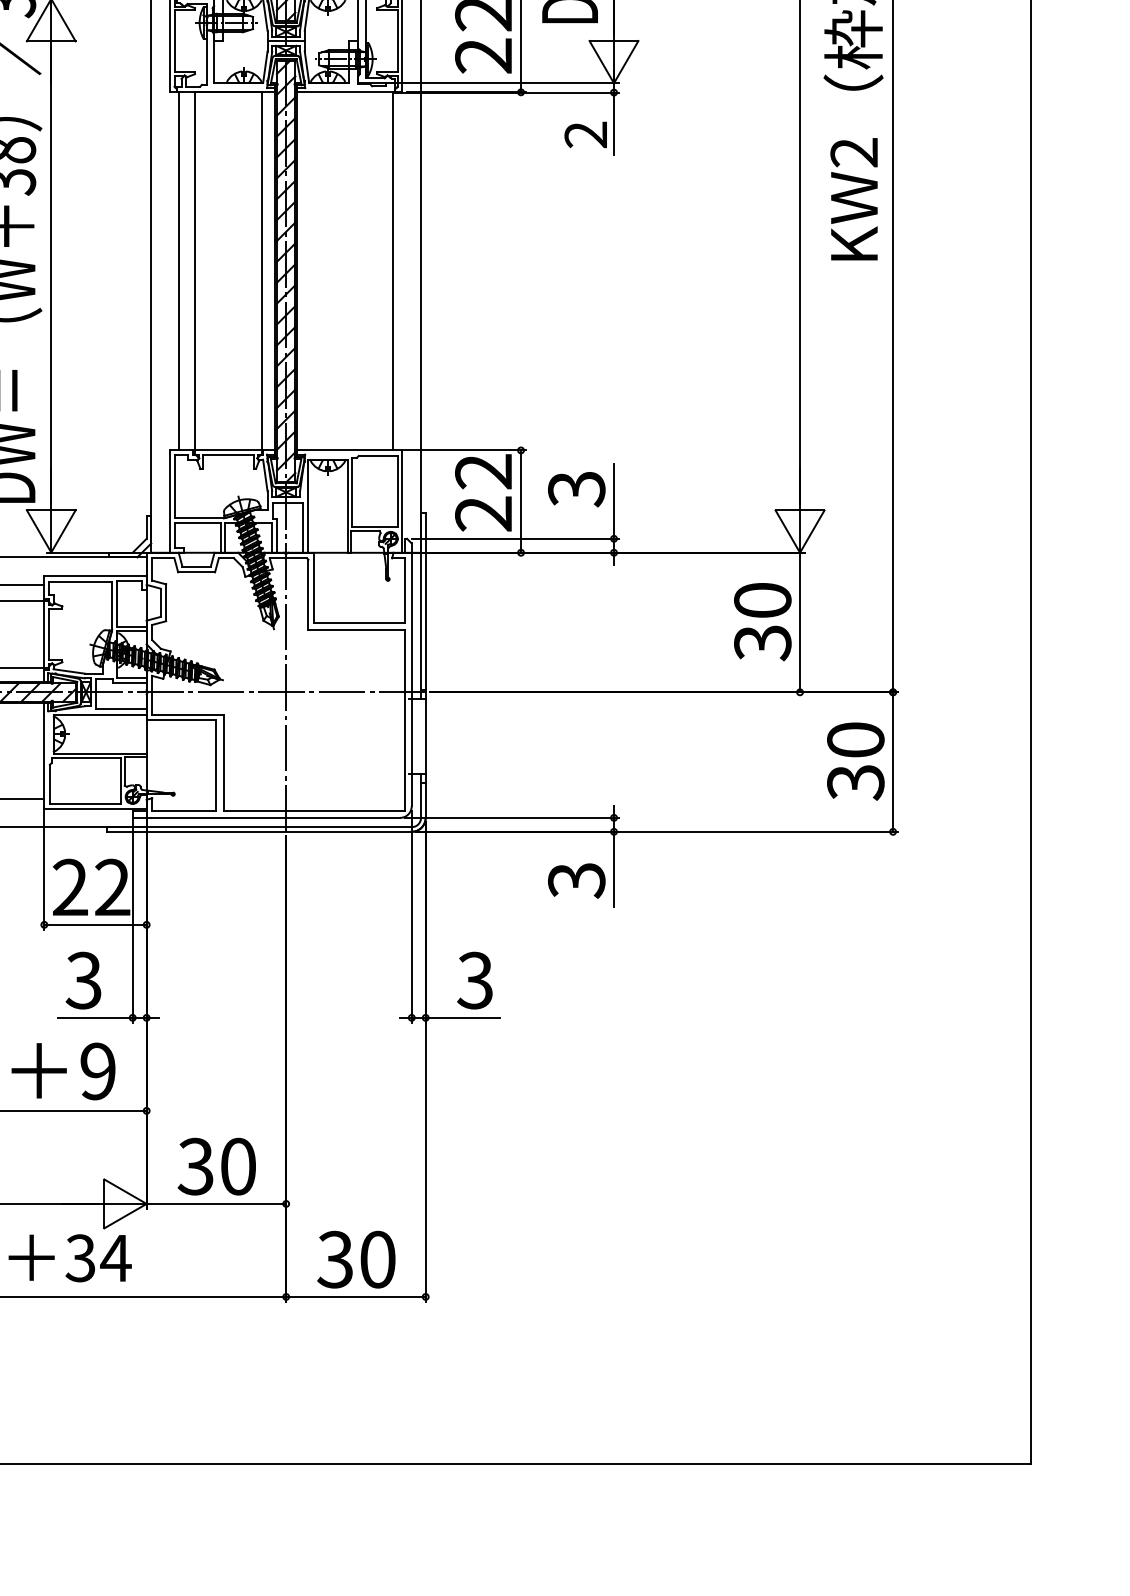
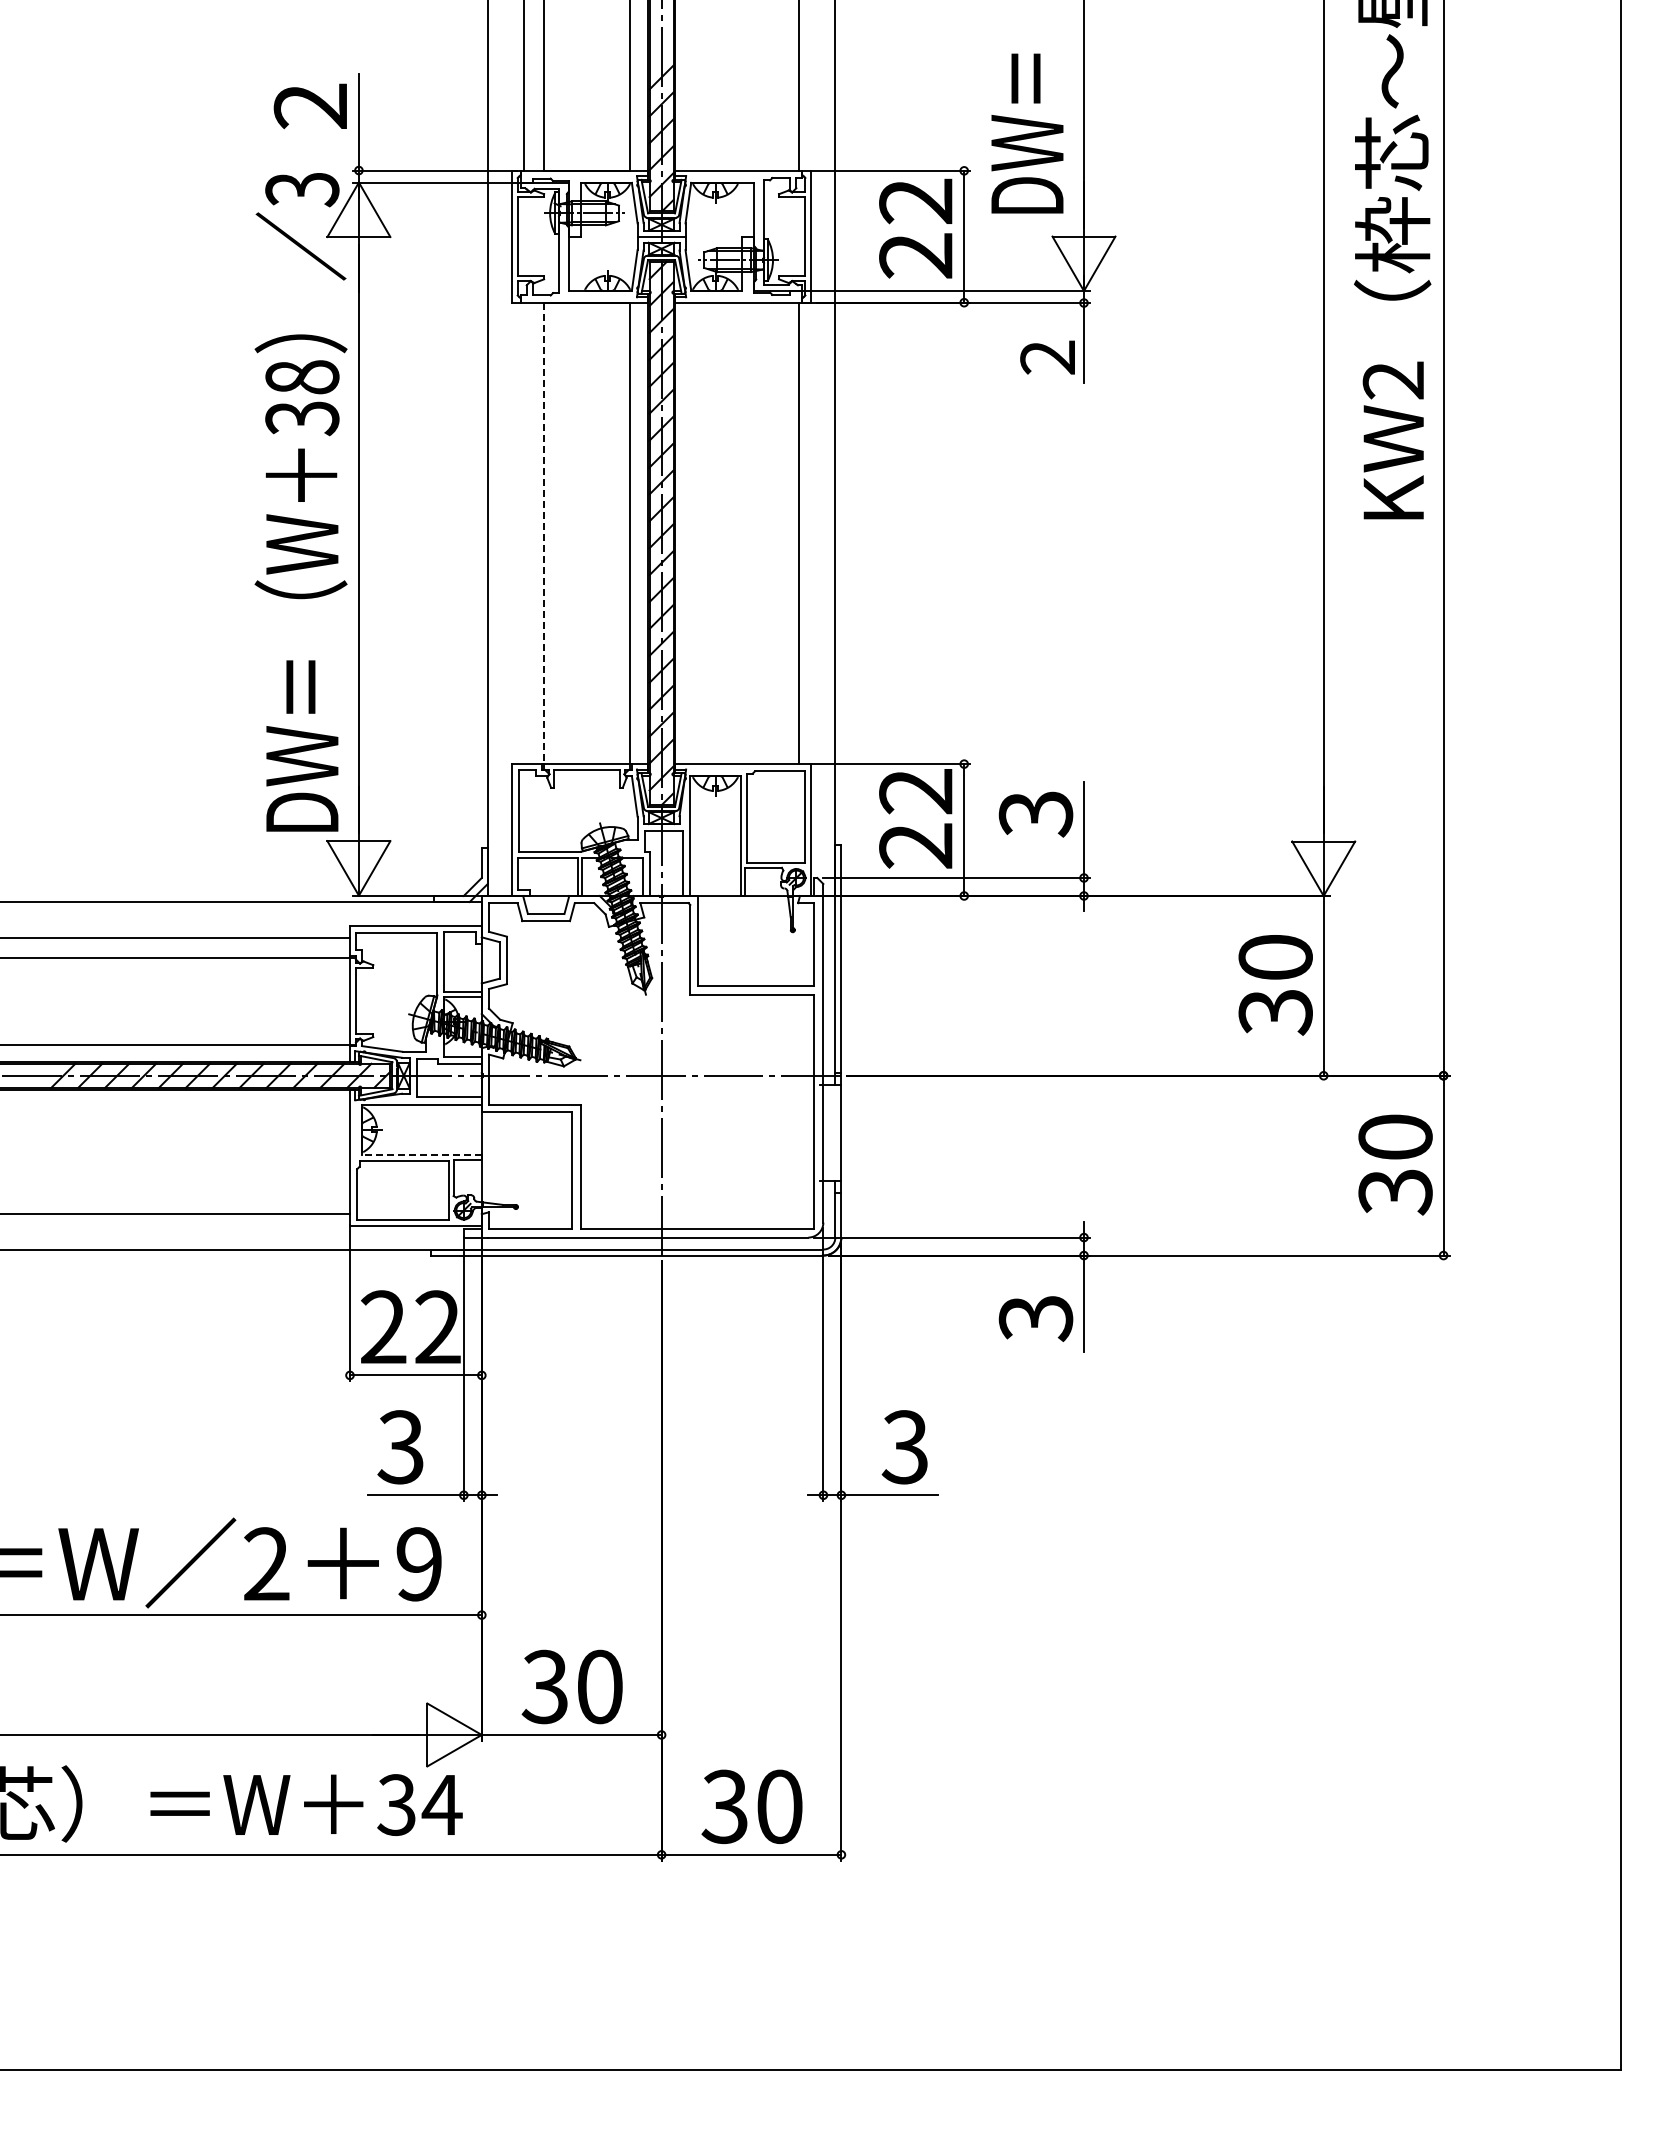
line: (179, 271) -> (523, 533), removed
line: (194, 271) -> (543, 533), solid -> dashed
line: (99, 753) -> (421, 1154), solid -> dashed

